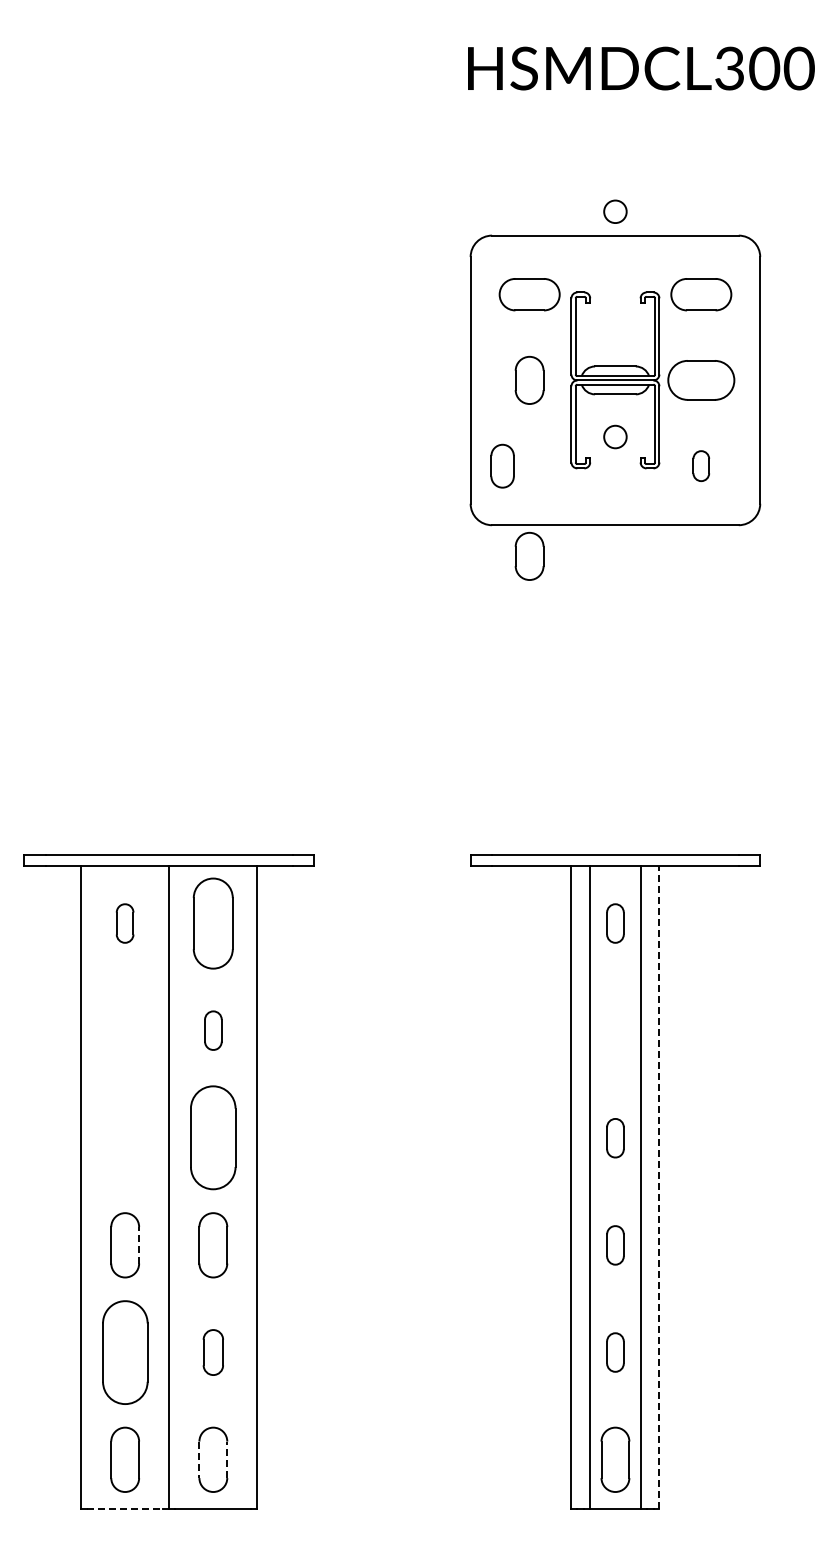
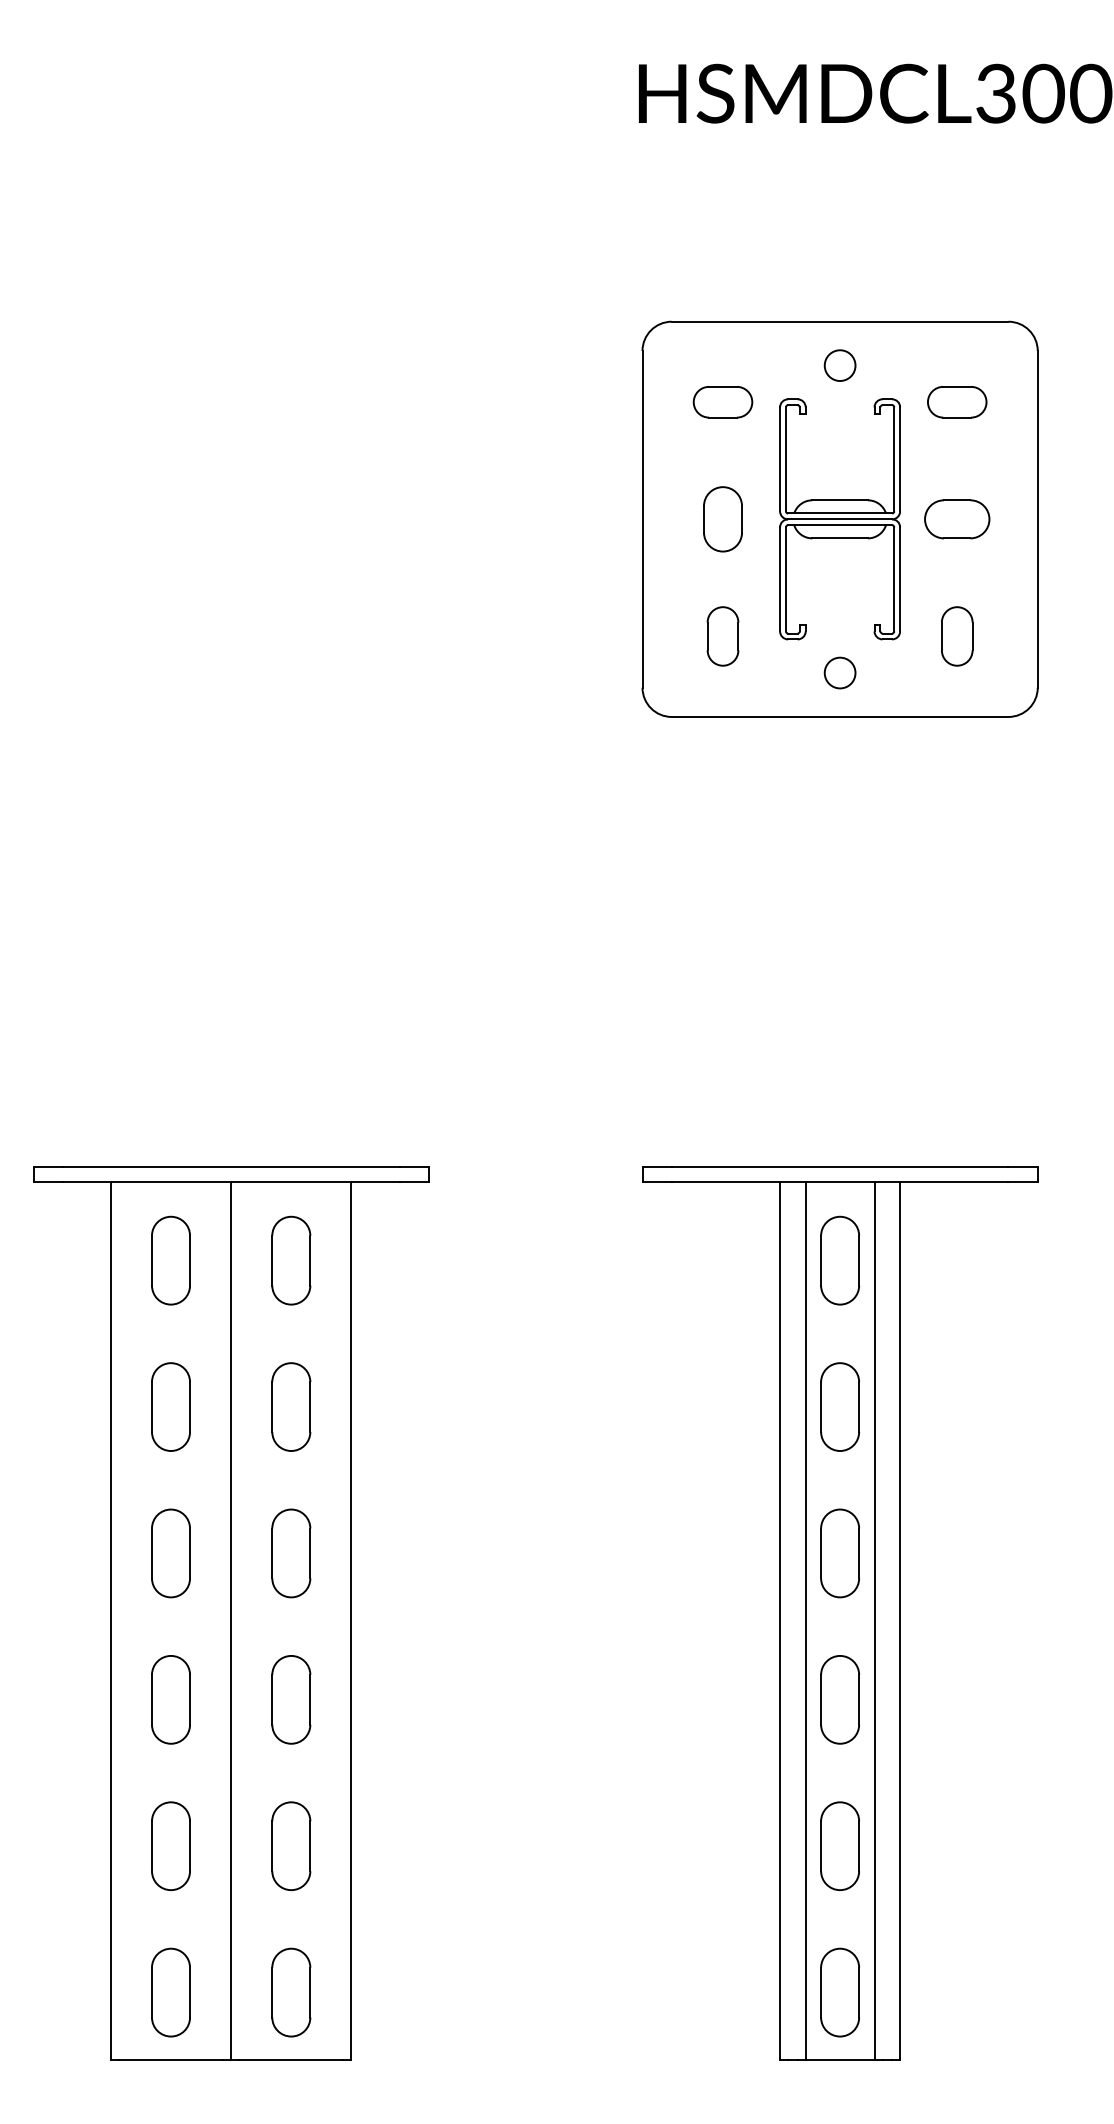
circle: (615, 211) -> (840, 365), moved
part: (529, 294) -> (722, 402), size x0.71
part: (700, 294) -> (956, 402), size x0.71
part: (700, 380) -> (956, 519), size x0.71
circle: (615, 436) -> (840, 672), moved
part: (502, 465) -> (722, 635), moved
part: (701, 465) -> (957, 635), size x1.43
part: (529, 555) -> (722, 758), removed
part: (124, 923) -> (170, 1260), size x1.67
part: (213, 923) -> (291, 1260), size x0.71
part: (615, 923) -> (840, 1260), size x1.67
part: (124, 1030) -> (170, 1406), added
part: (213, 1030) -> (291, 1406), size x1.67
part: (615, 1030) -> (840, 1406), added
part: (124, 1138) -> (170, 1554), added
part: (213, 1138) -> (291, 1554), size x0.62
part: (615, 1138) -> (840, 1554), size x1.67
line: (659, 1187) -> (900, 1620), dashed -> solid
line: (139, 1244) -> (190, 1698), dashed -> solid
part: (615, 1245) -> (840, 1700), size x1.67
part: (124, 1352) -> (170, 1846), size x0.62
part: (213, 1352) -> (291, 1846), size x1.43
part: (615, 1352) -> (840, 1846), size x1.67
line: (227, 1459) -> (310, 1992), dashed -> solid
line: (199, 1460) -> (272, 1993), dashed -> solid
line: (125, 1509) -> (171, 2060), dashed -> solid

